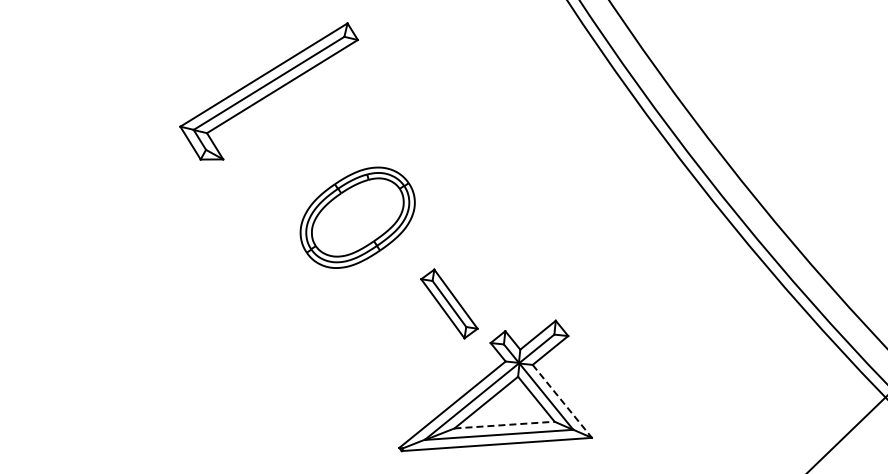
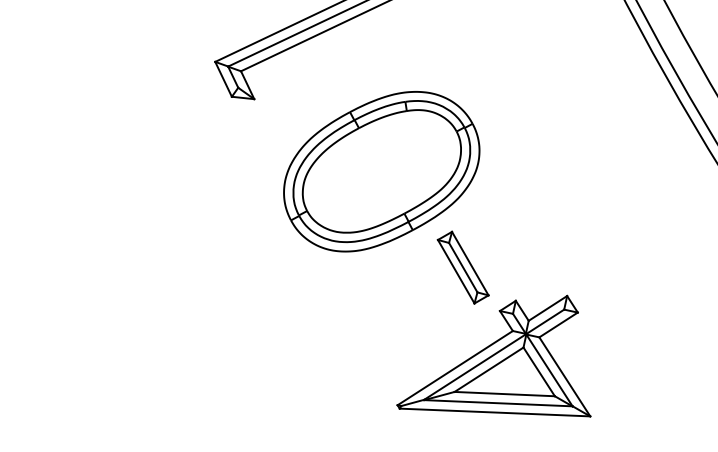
part: (357, 217) -> (381, 171), size x1.67
line: (562, 401) -> (564, 377), dashed -> solid
line: (505, 425) -> (505, 394), dashed -> solid

